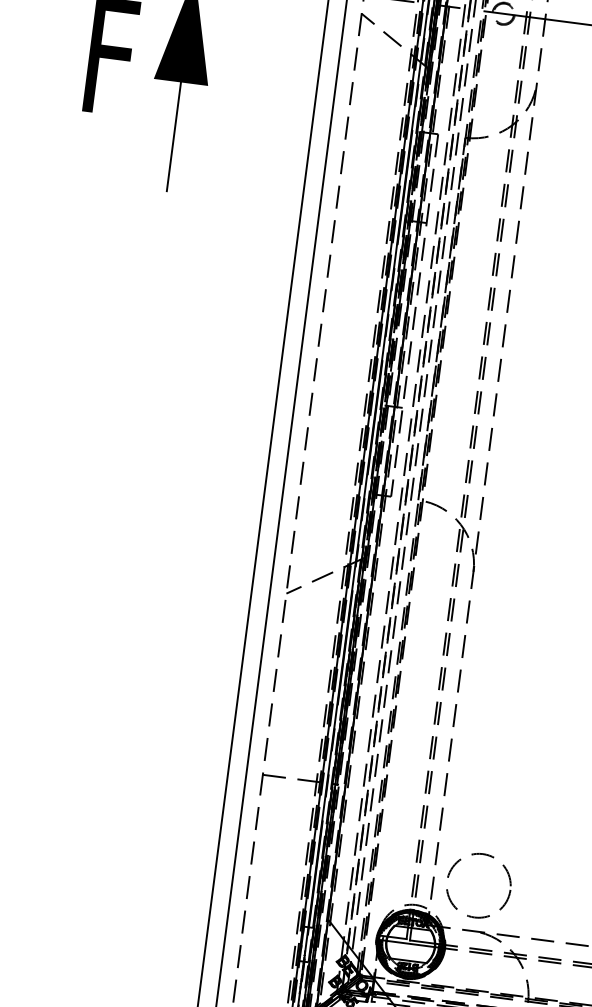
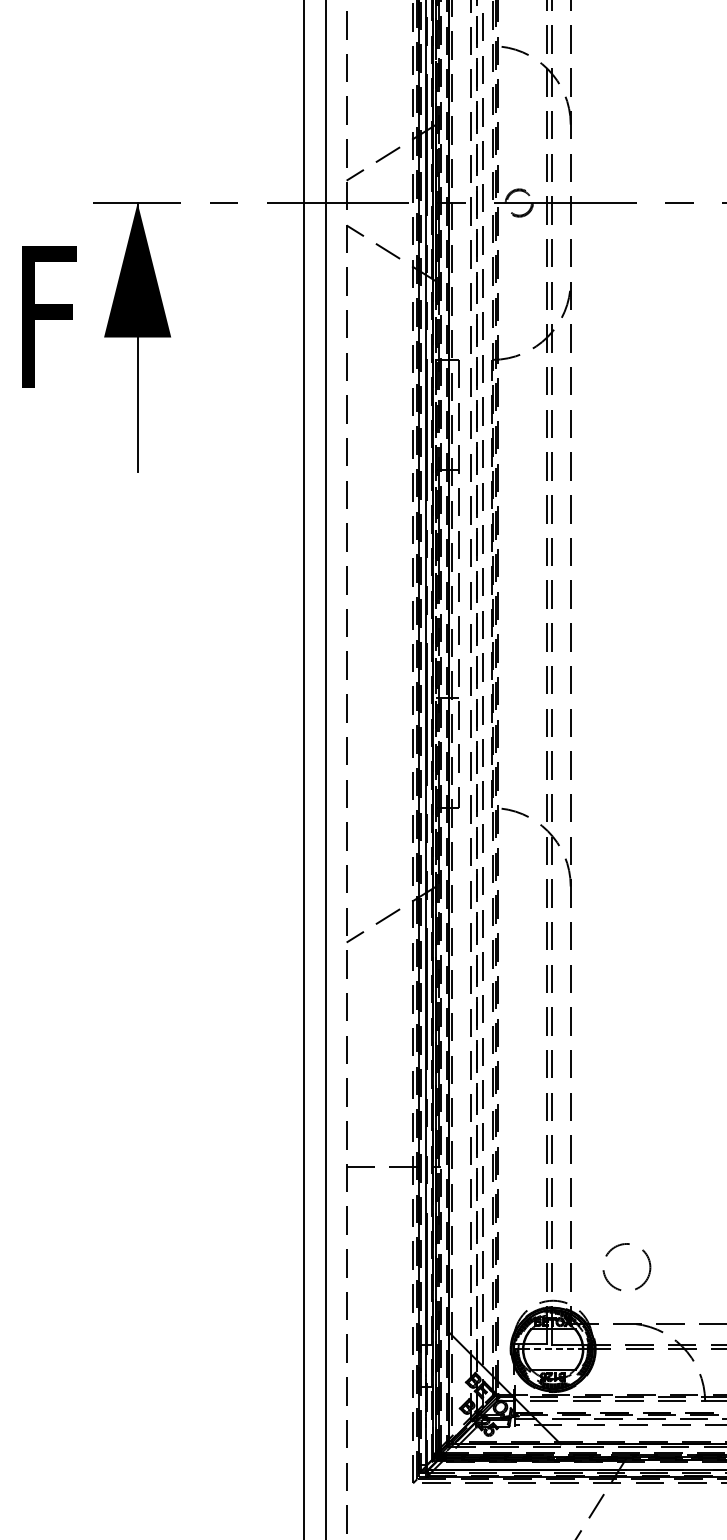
circle: (478, 885) -> (626, 1267), size x0.6
line: (410, 944) -> (553, 1349), solid -> dashed

